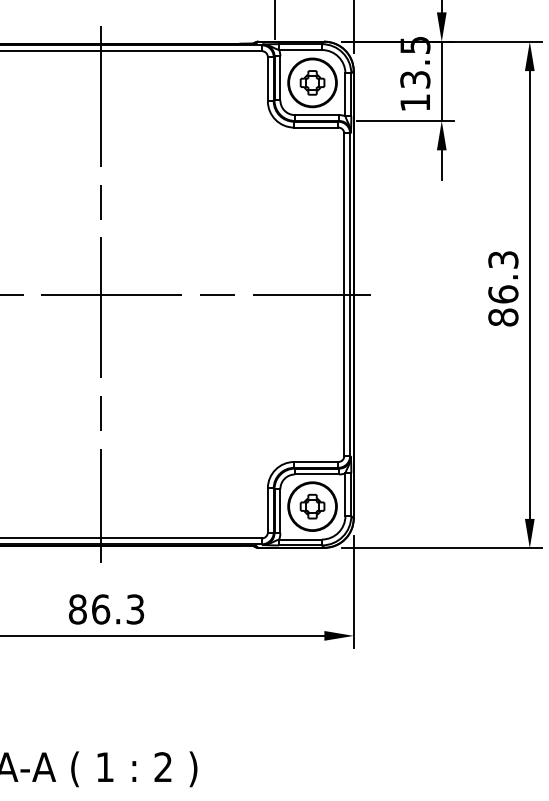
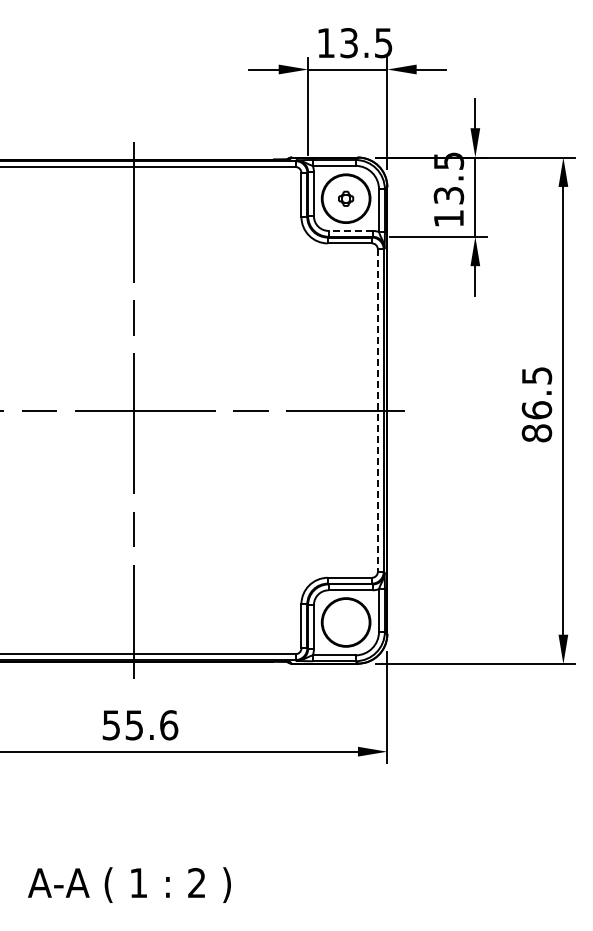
part: (311, 82) -> (345, 198), size x0.6
line: (316, 114) -> (350, 230), solid -> dashed
text: (502, 259) -> (536, 375), 86.3 -> 86.5
line: (343, 295) -> (377, 411), solid -> dashed
part: (311, 506) -> (345, 622), removed
text: (106, 609) -> (140, 725), 86.3 -> 55.6

